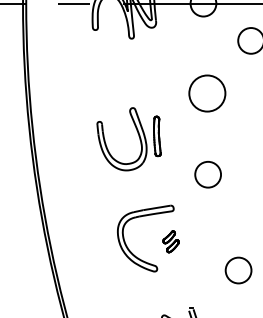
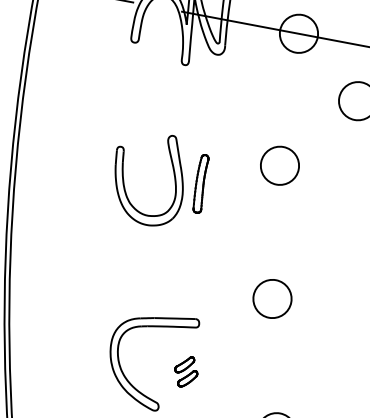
circle: (207, 93) -> (280, 165), size x0.71
part: (138, 136) -> (173, 178), moved
circle: (207, 174) -> (271, 298), moved

